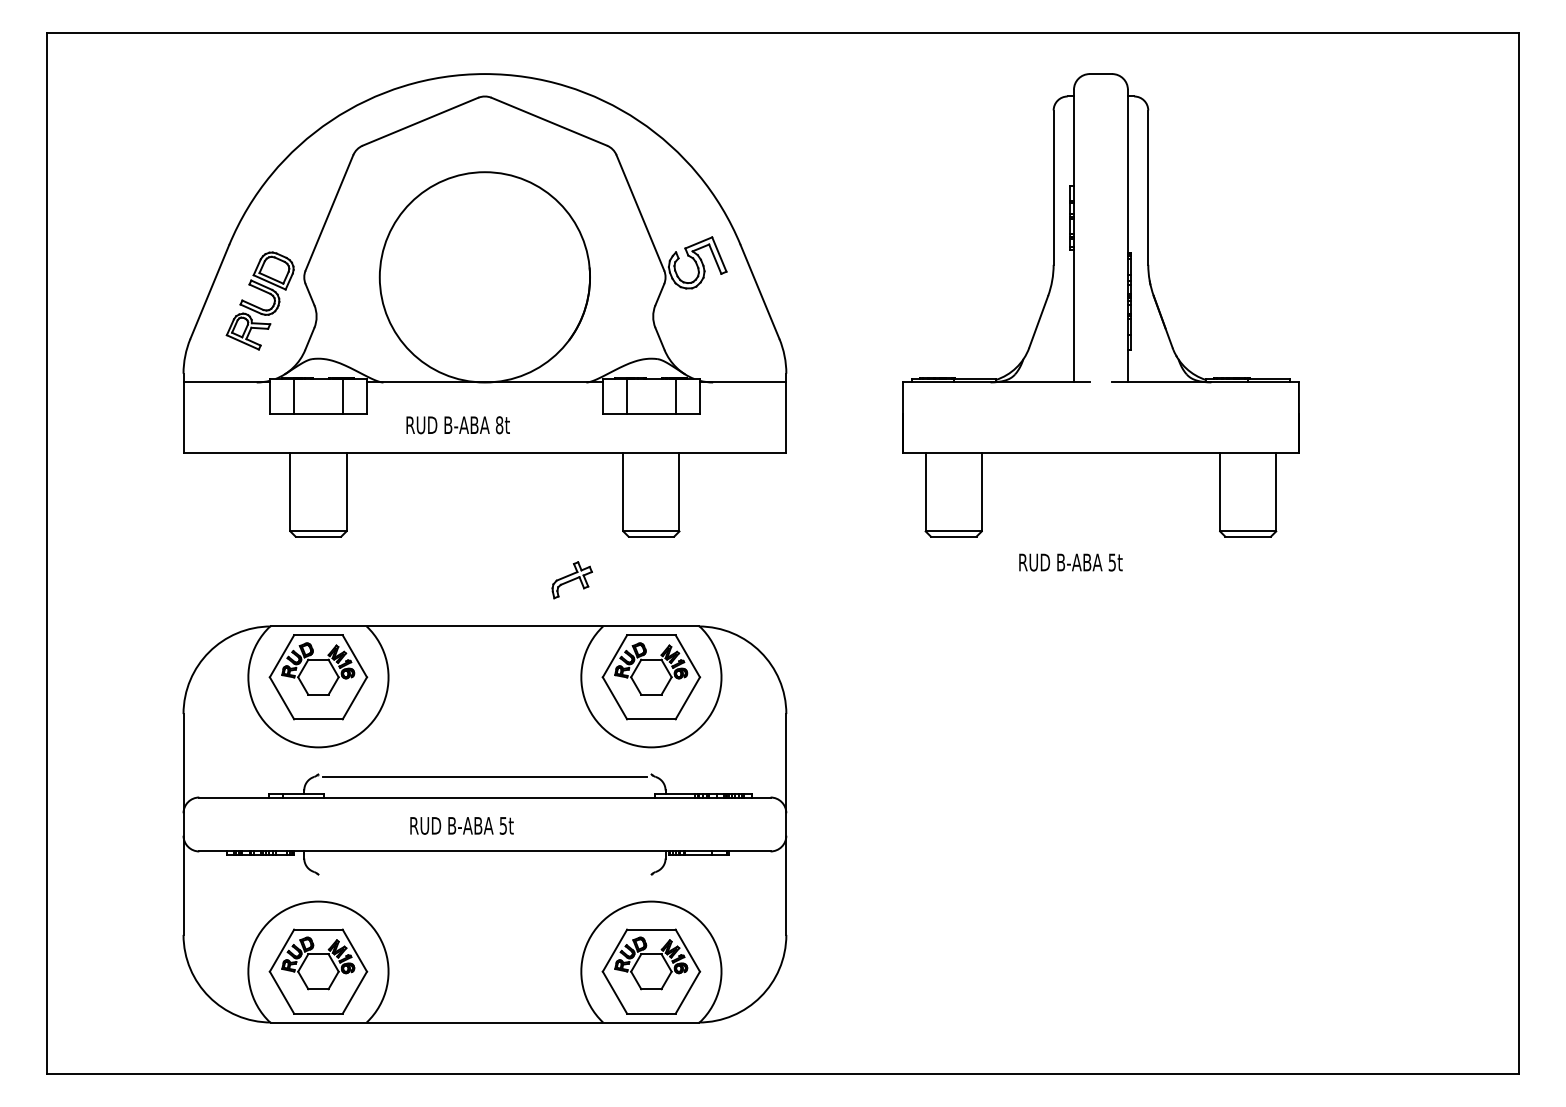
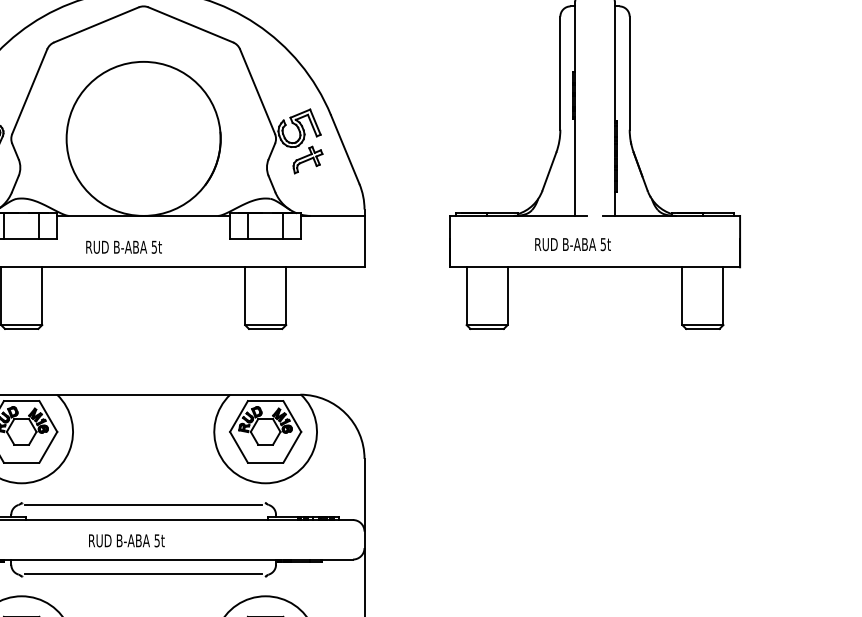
text: (499, 425) -> (154, 247), 8t -> 5t
text: (1070, 562) -> (572, 244), moved
part: (571, 580) -> (307, 160), moved
line: (484, 871) -> (143, 574), added

